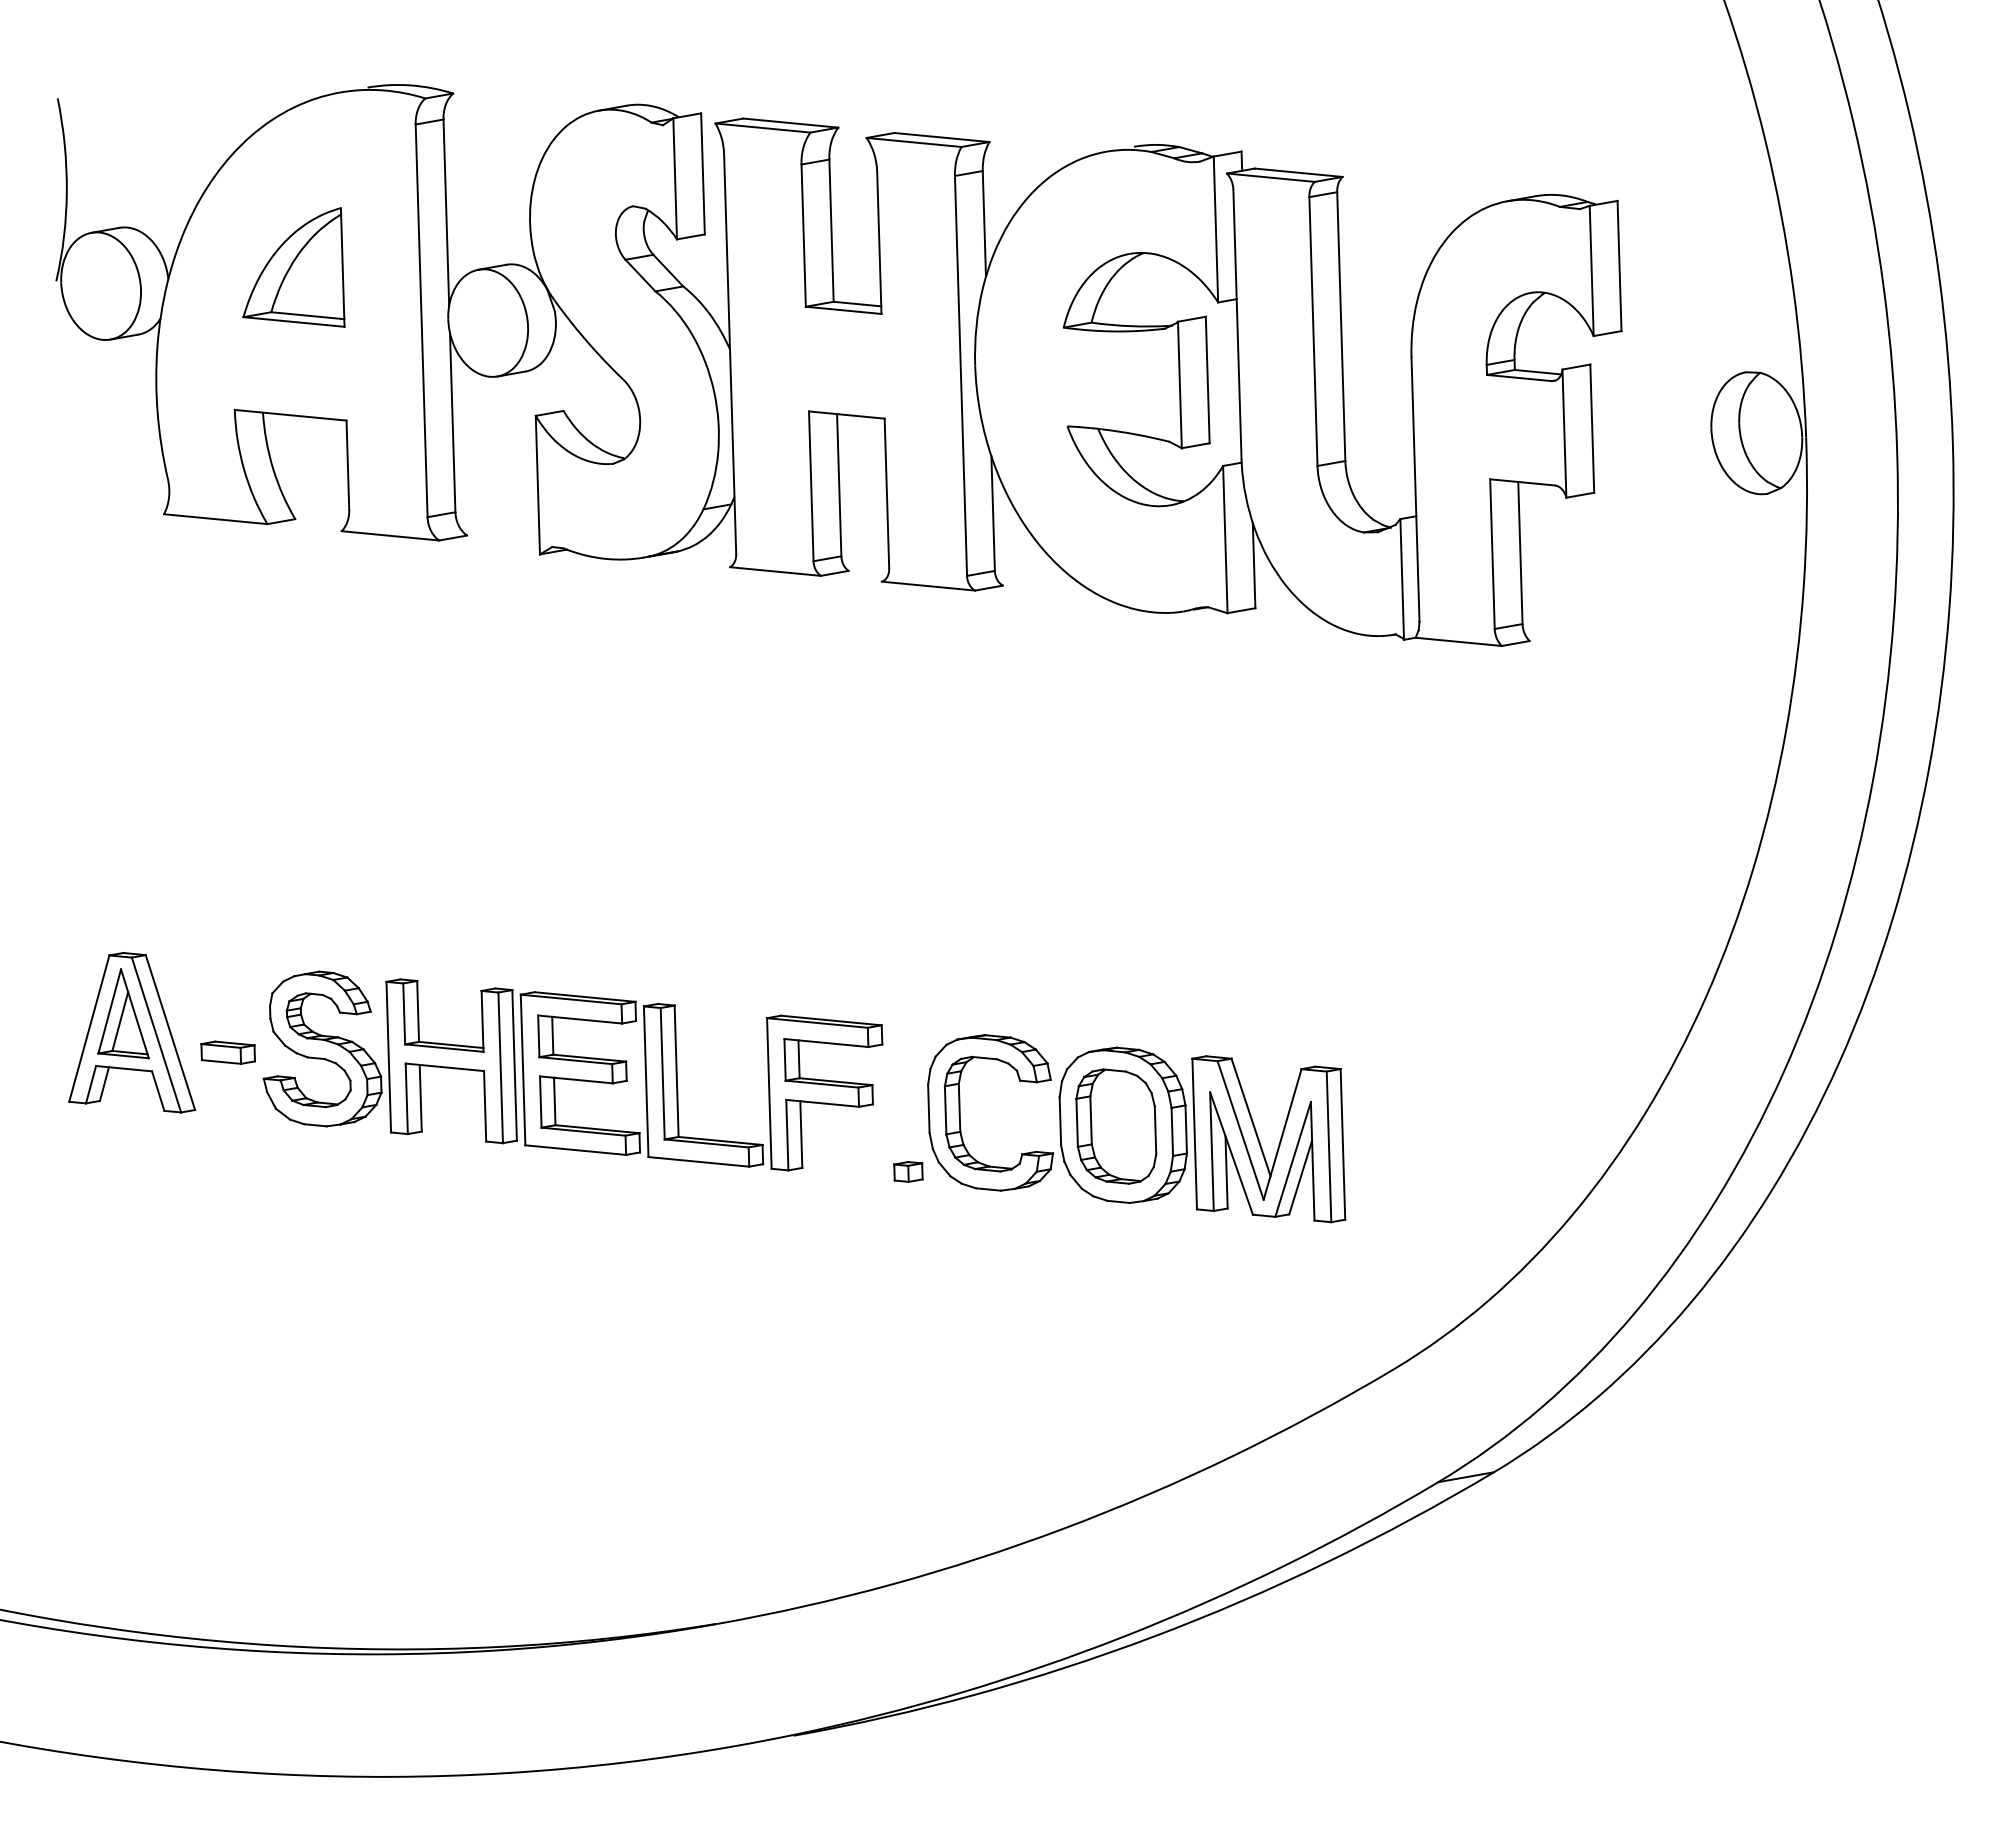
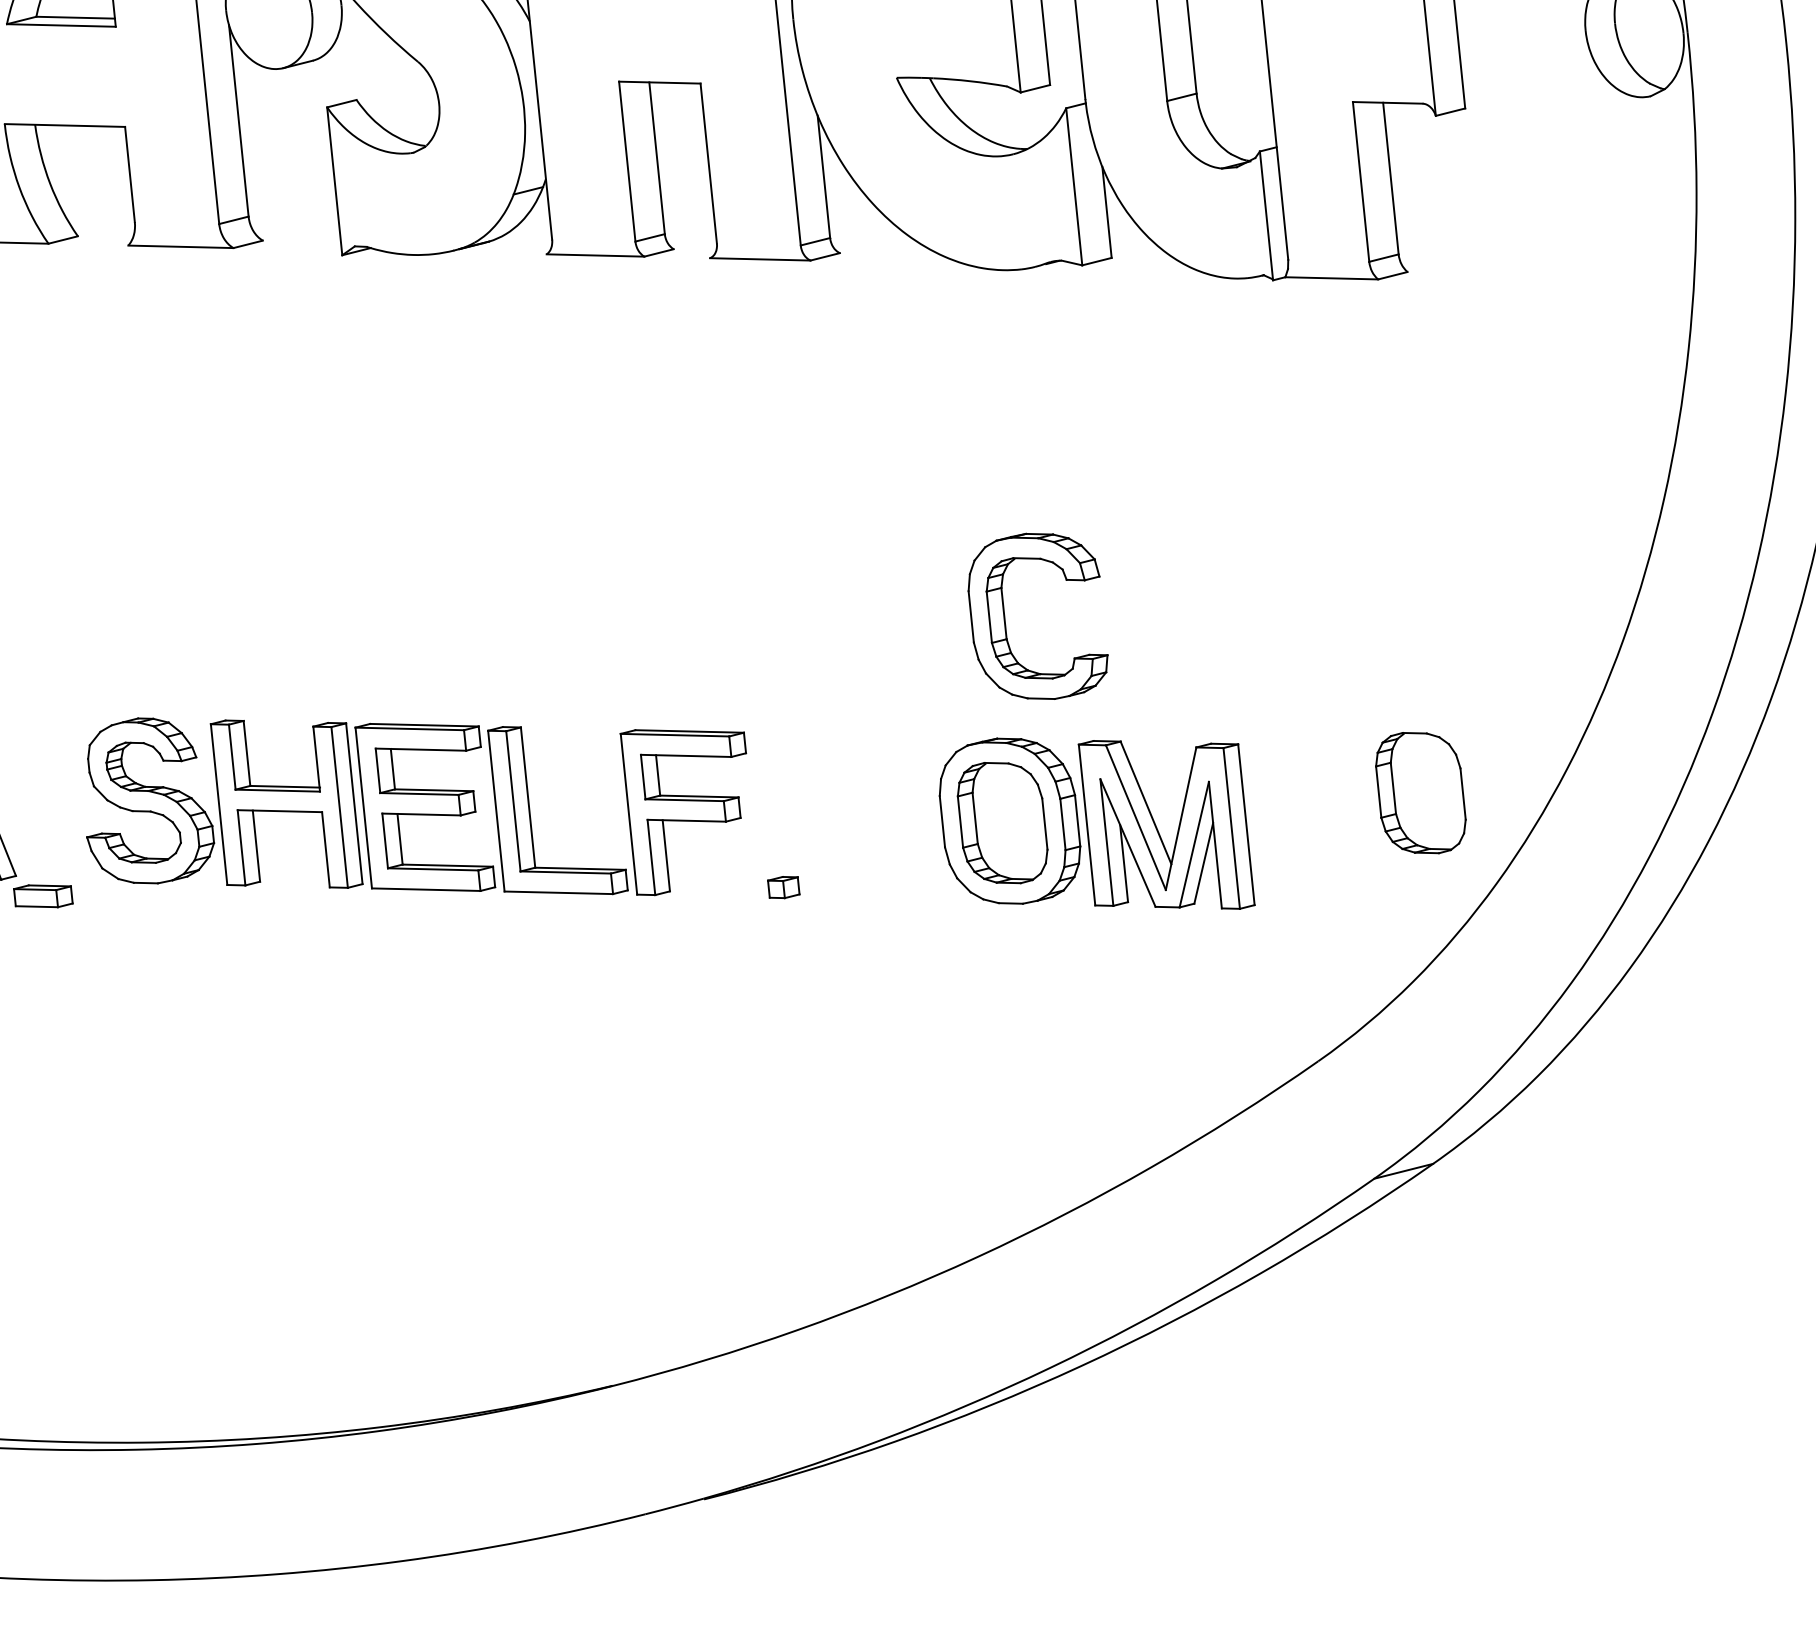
part: (227, 1052) -> (42, 896), moved
part: (960, 1112) -> (1005, 618), moved
part: (1507, 1126) -> (1421, 792), added

